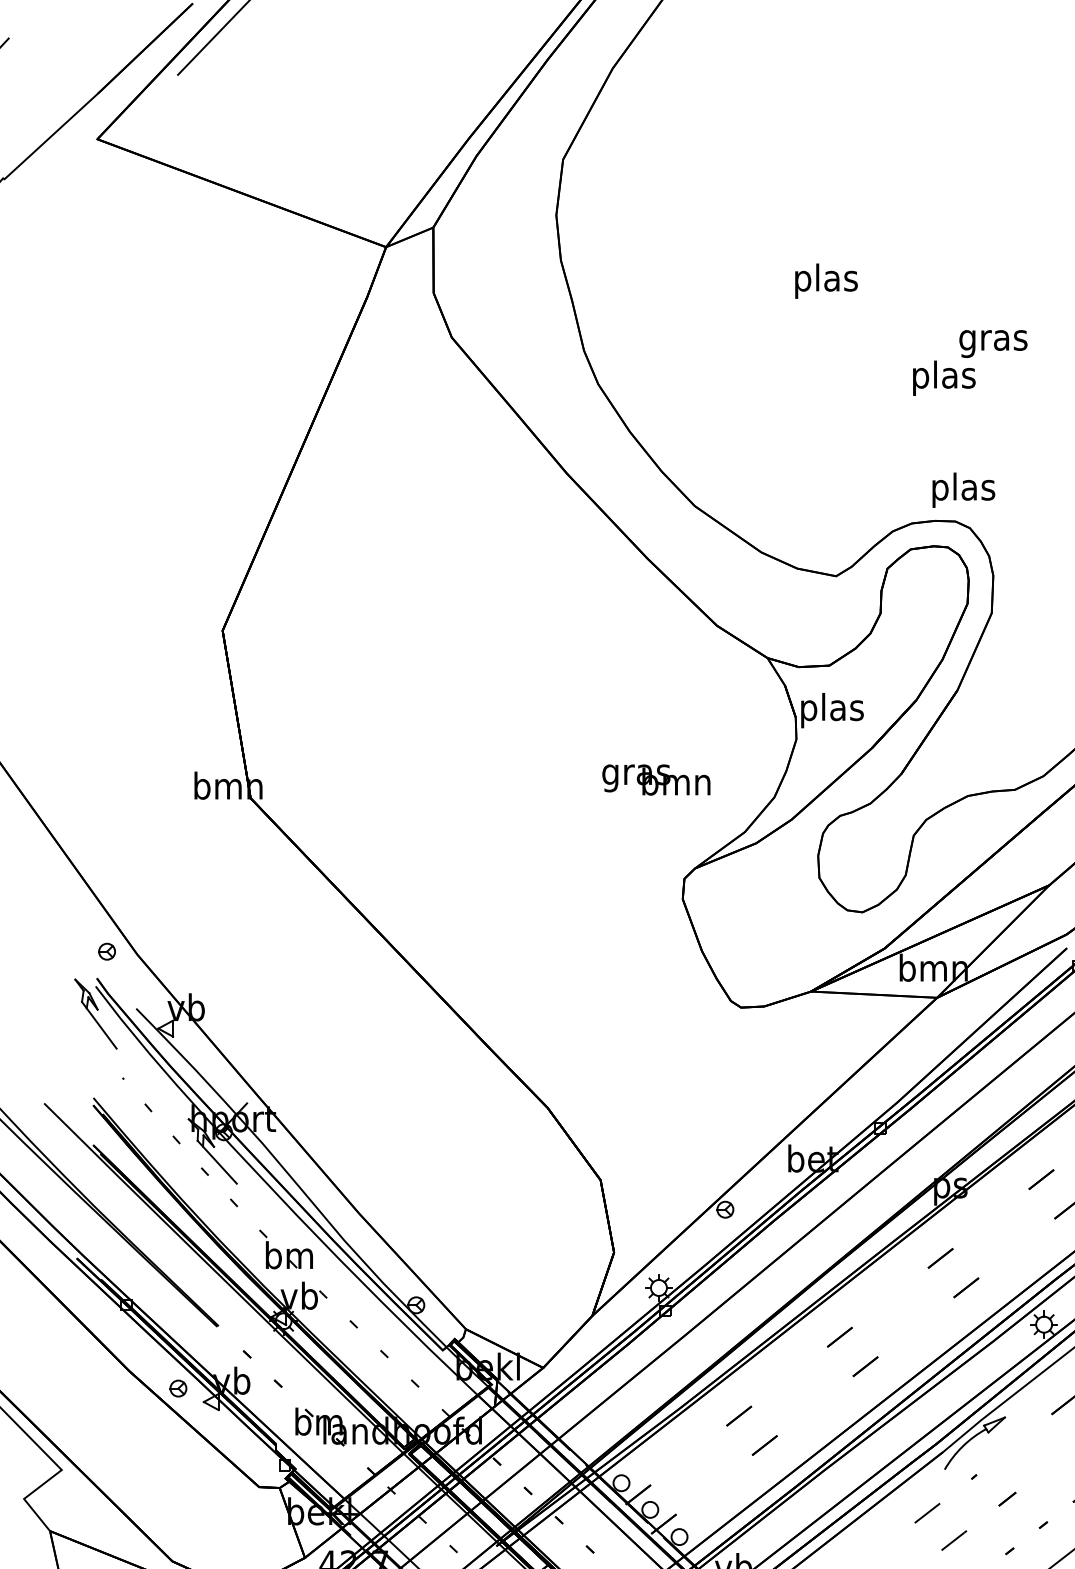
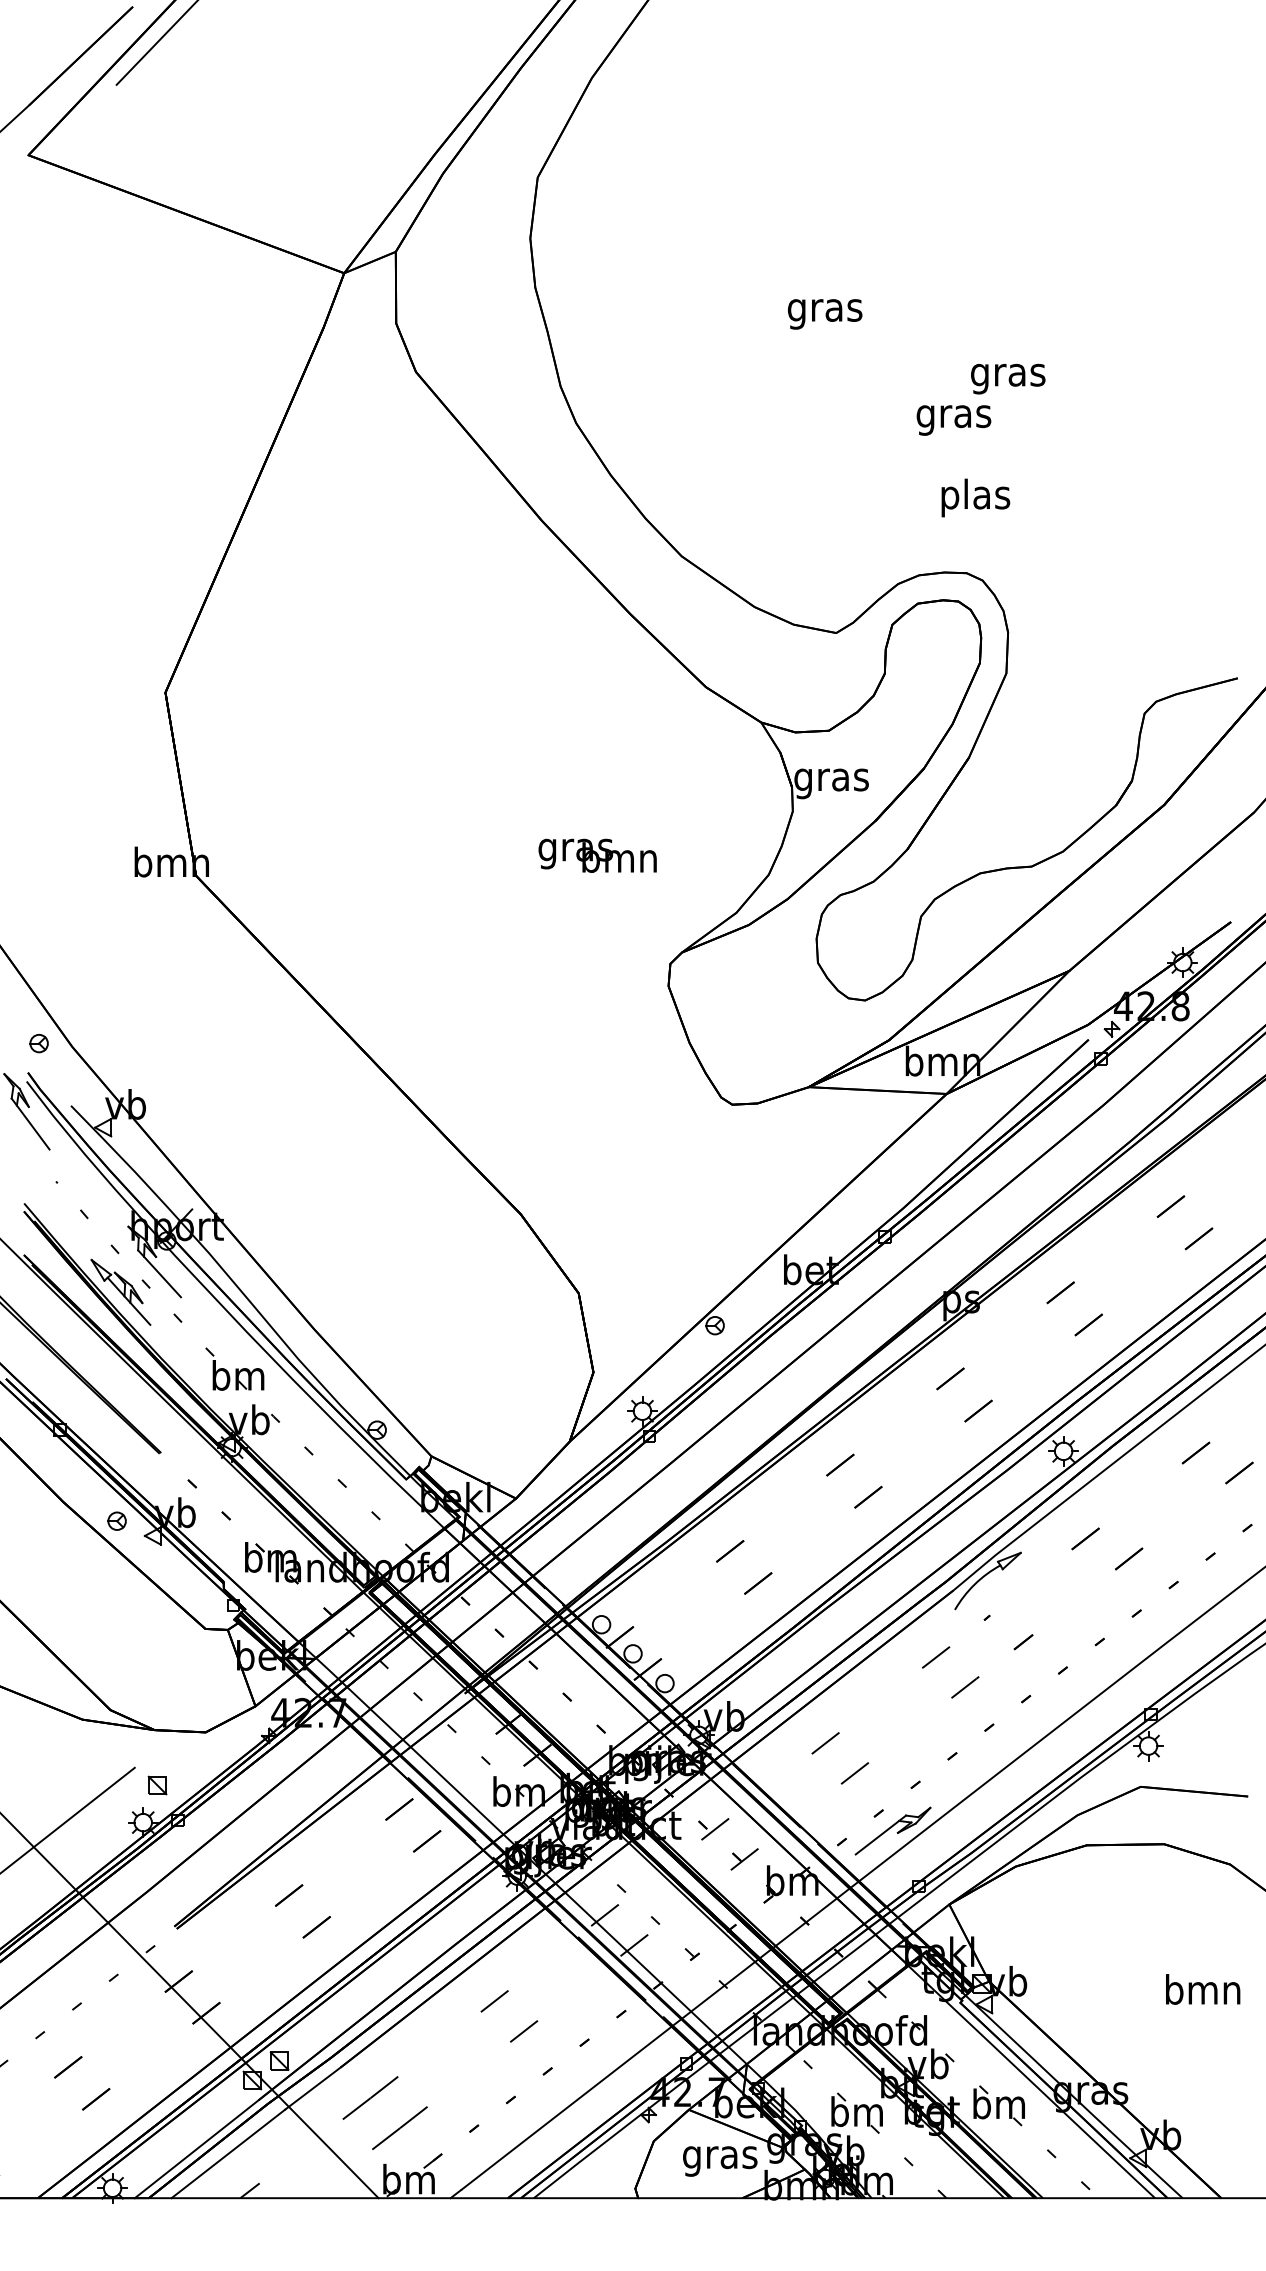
text: (825, 281) -> (824, 310), plas -> gras
text: (943, 378) -> (953, 416), plas -> gras
text: (963, 489) -> (975, 497), moved
text: (831, 710) -> (831, 779), plas -> gras
text: (656, 779) -> (597, 855), moved
part: (181, 1178) -> (120, 1291), added

